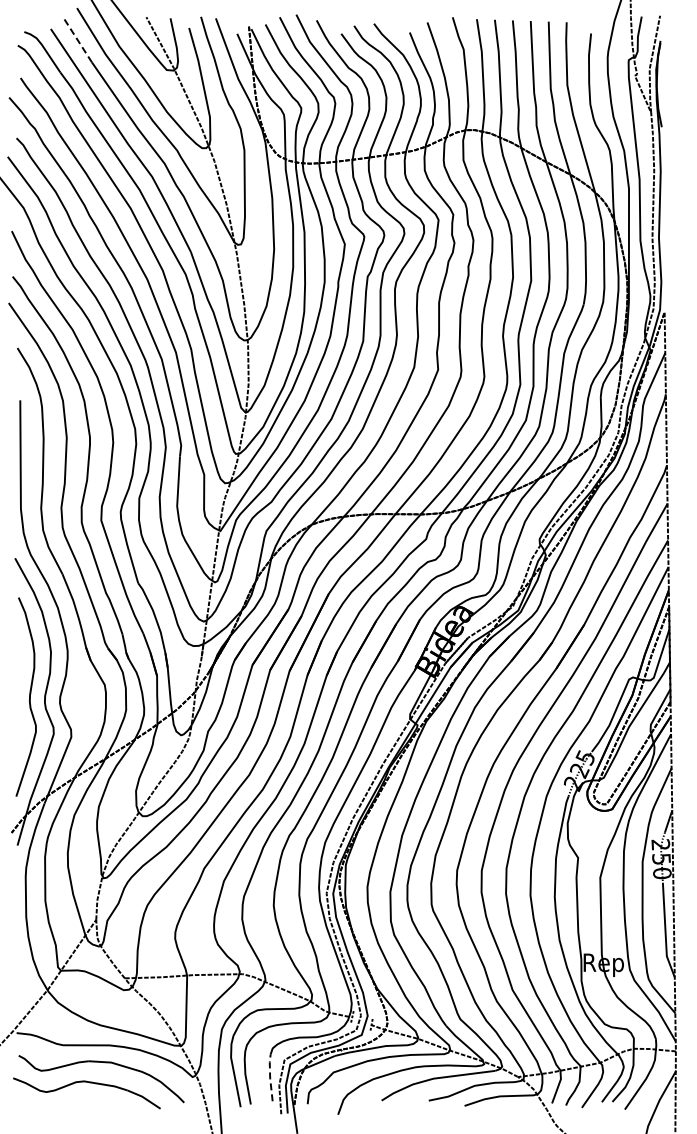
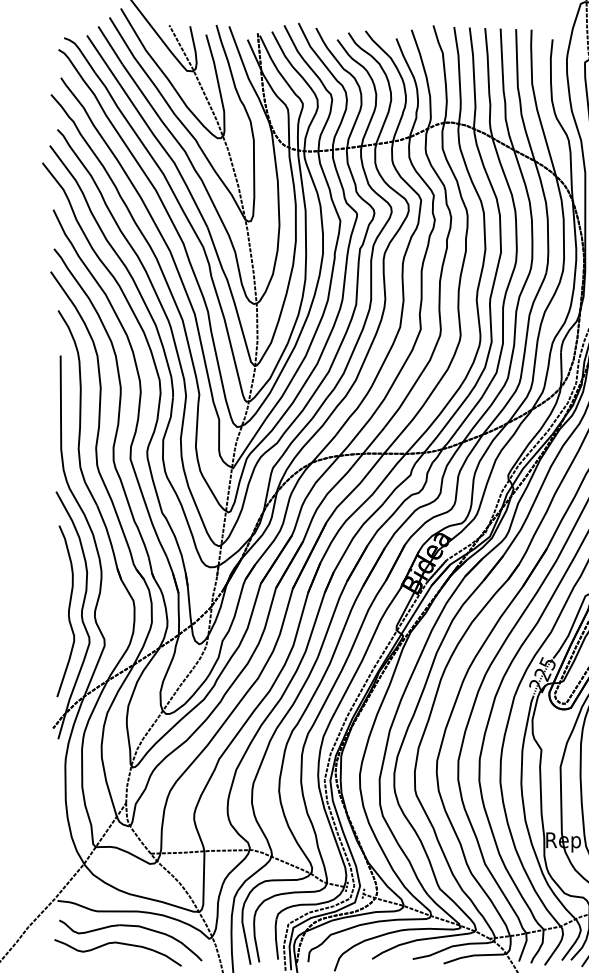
line: (77, 40) -> (109, 45), dashed -> solid
line: (270, 1078) -> (276, 940), dashed -> solid

